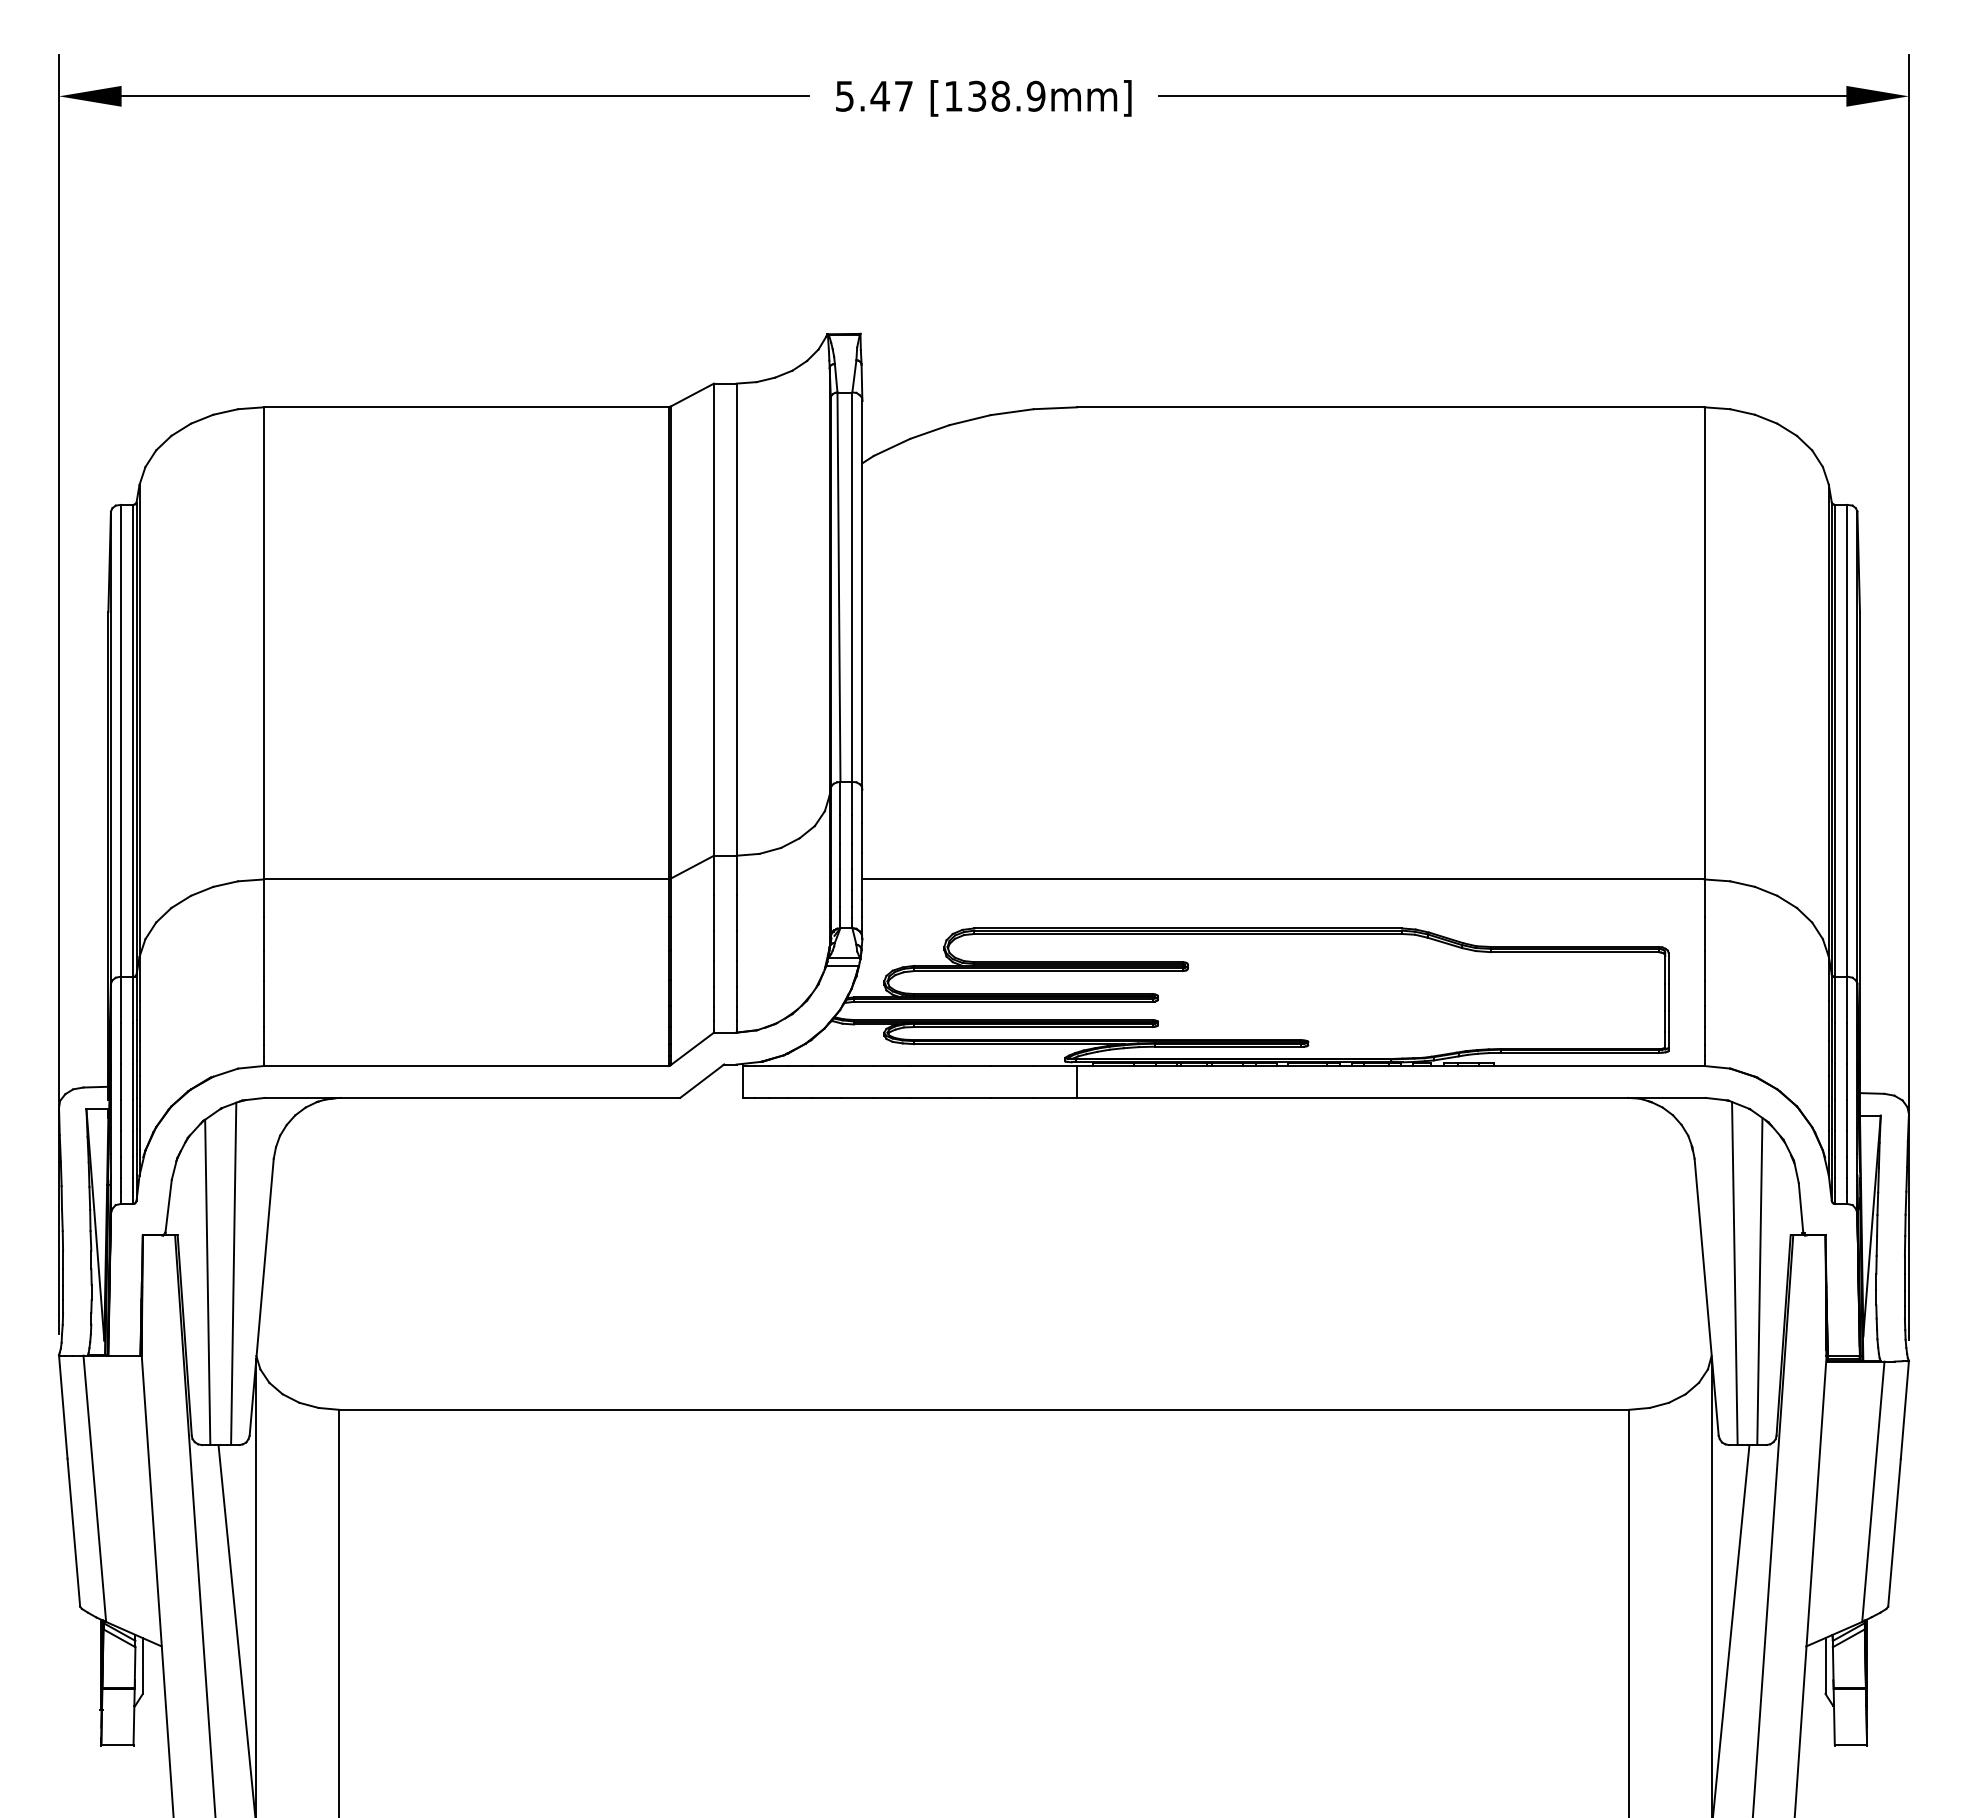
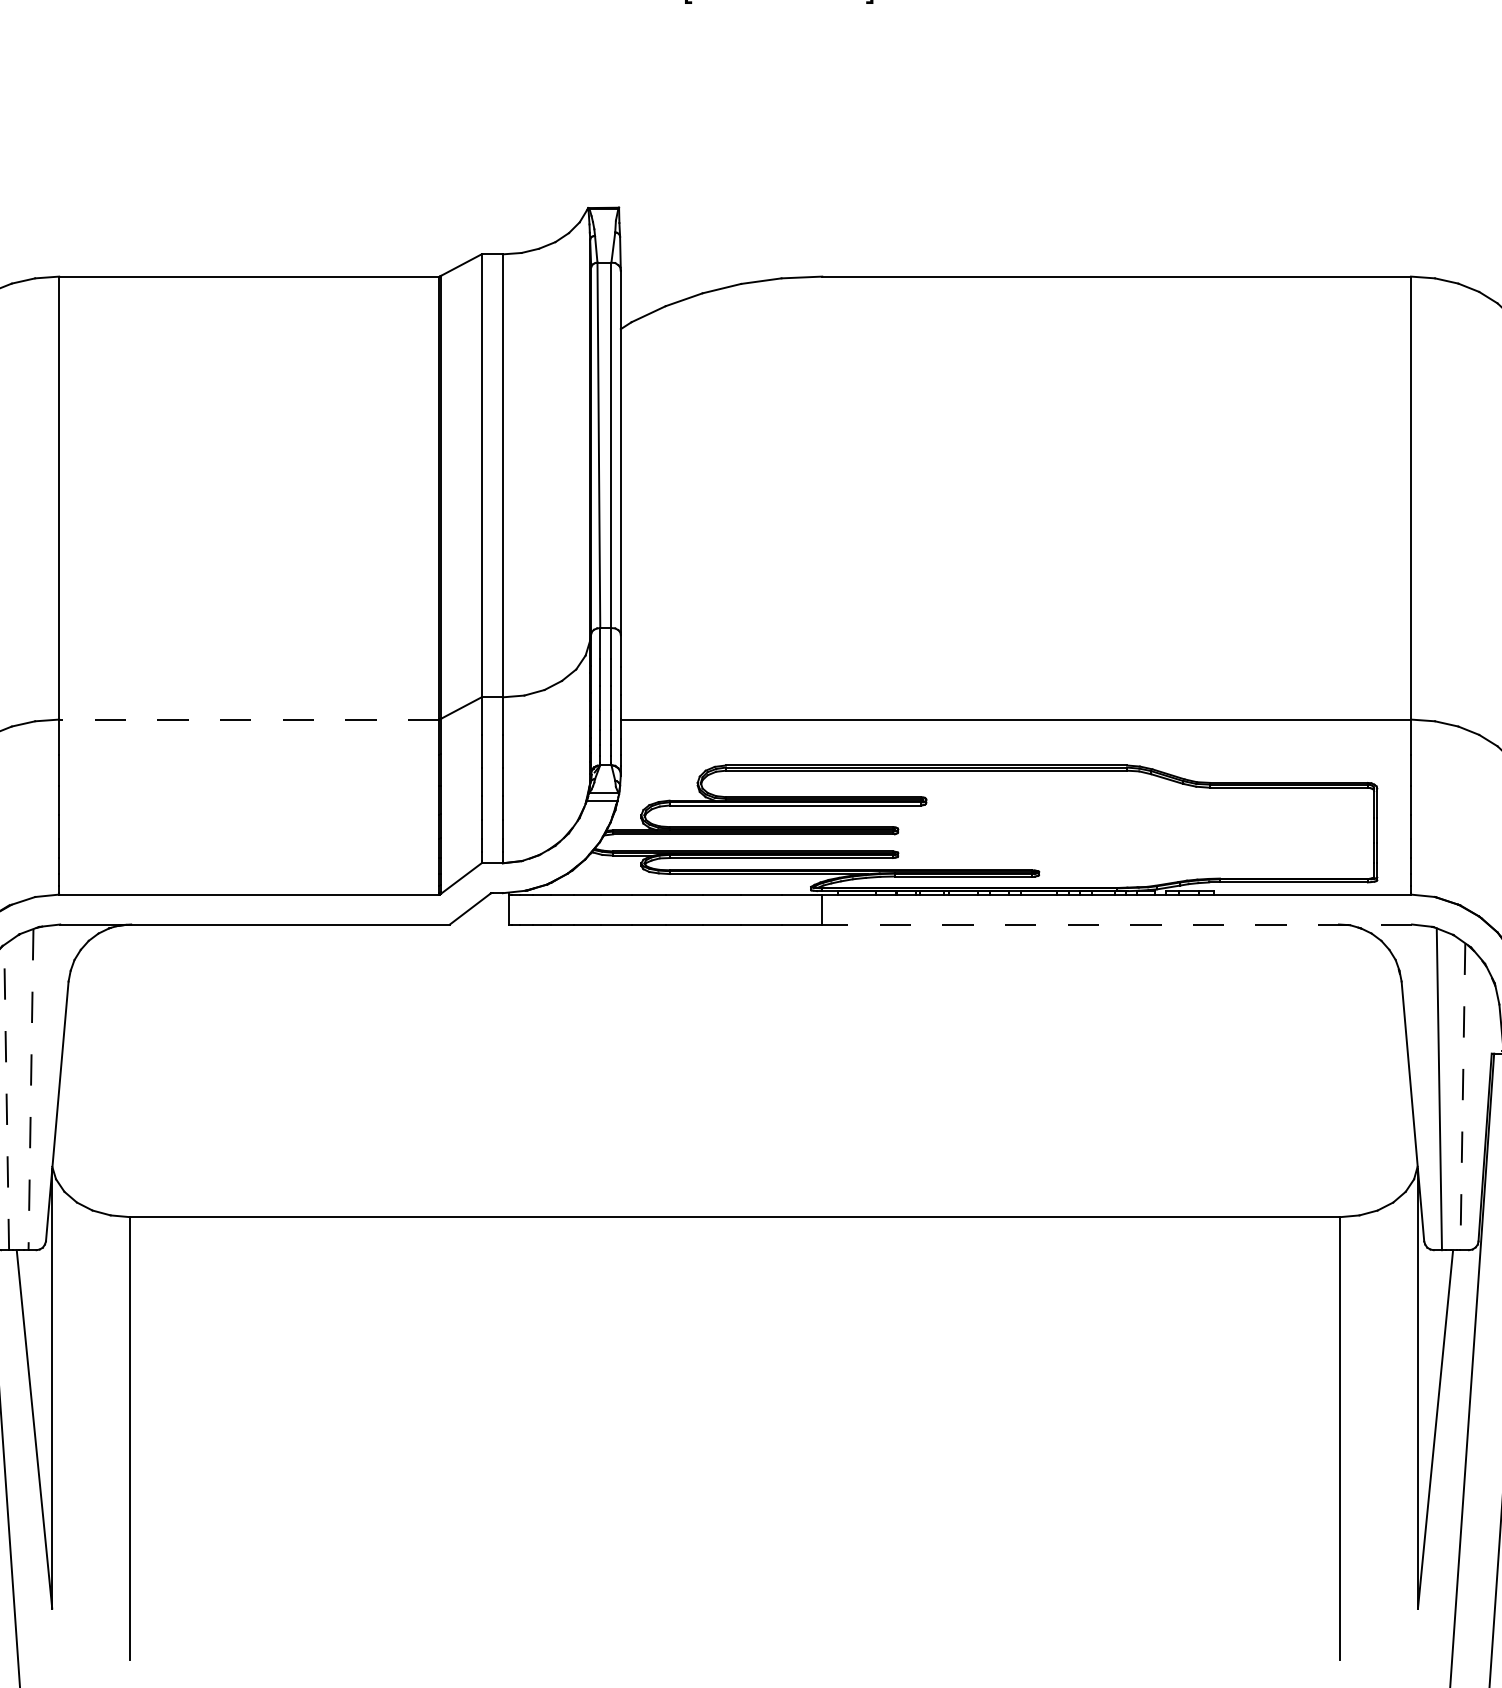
line: (466, 879) -> (249, 719), solid -> dashed
line: (1390, 1097) -> (1116, 924), solid -> dashed
line: (233, 1274) -> (30, 1090), solid -> dashed
line: (207, 1282) -> (6, 1097), solid -> dashed
line: (1759, 1282) -> (1462, 1097), solid -> dashed

